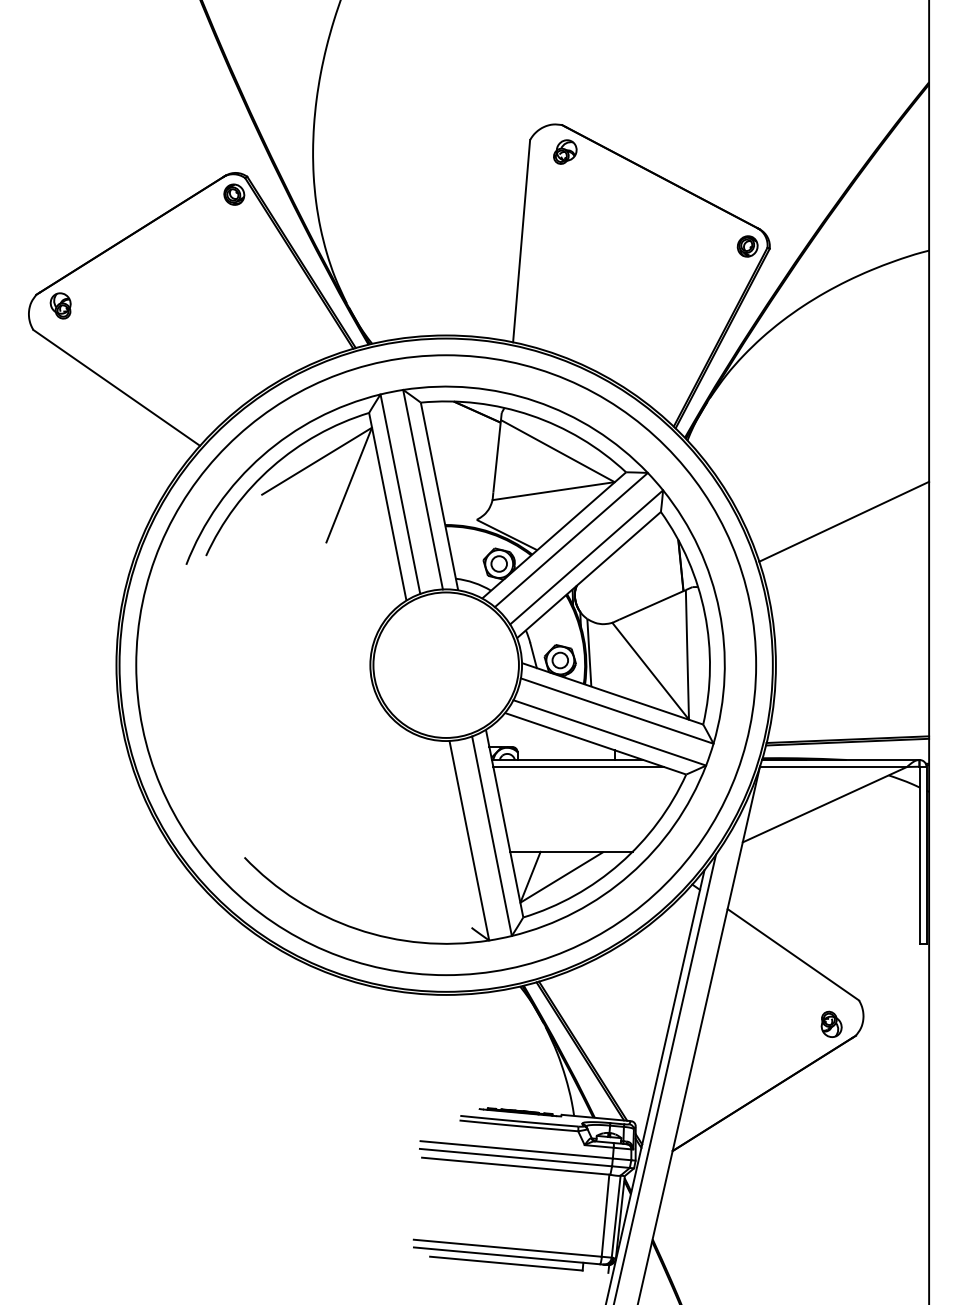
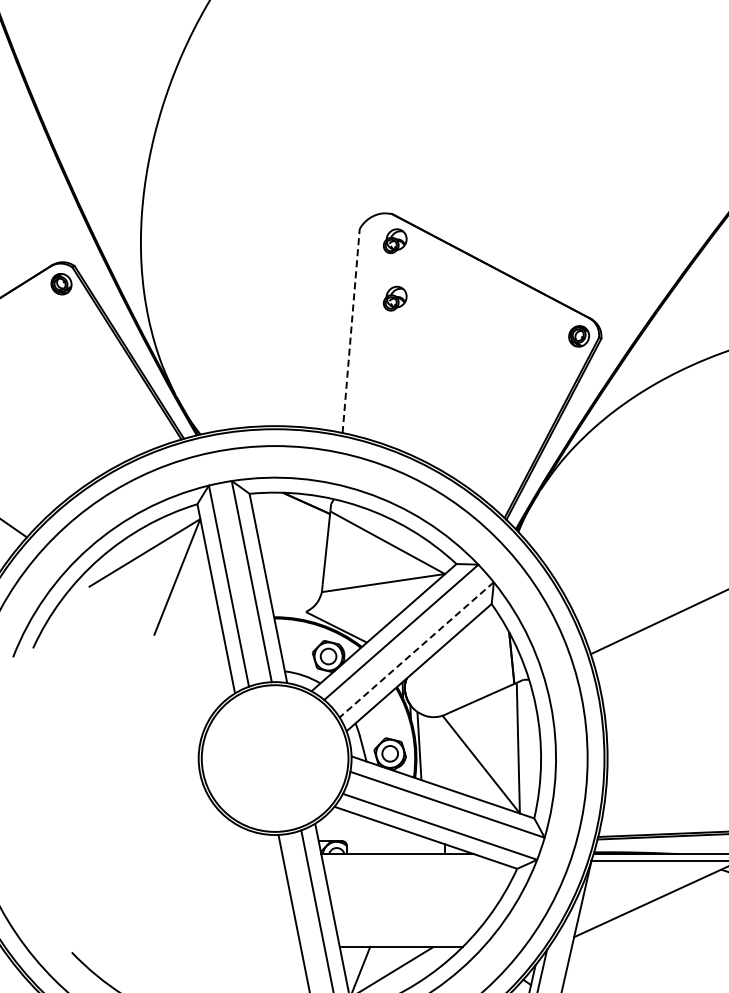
part: (565, 208) -> (395, 298), added
line: (521, 241) -> (351, 331), solid -> dashed
line: (586, 557) -> (416, 649), solid -> dashed
line: (578, 766) -> (408, 860), removed

